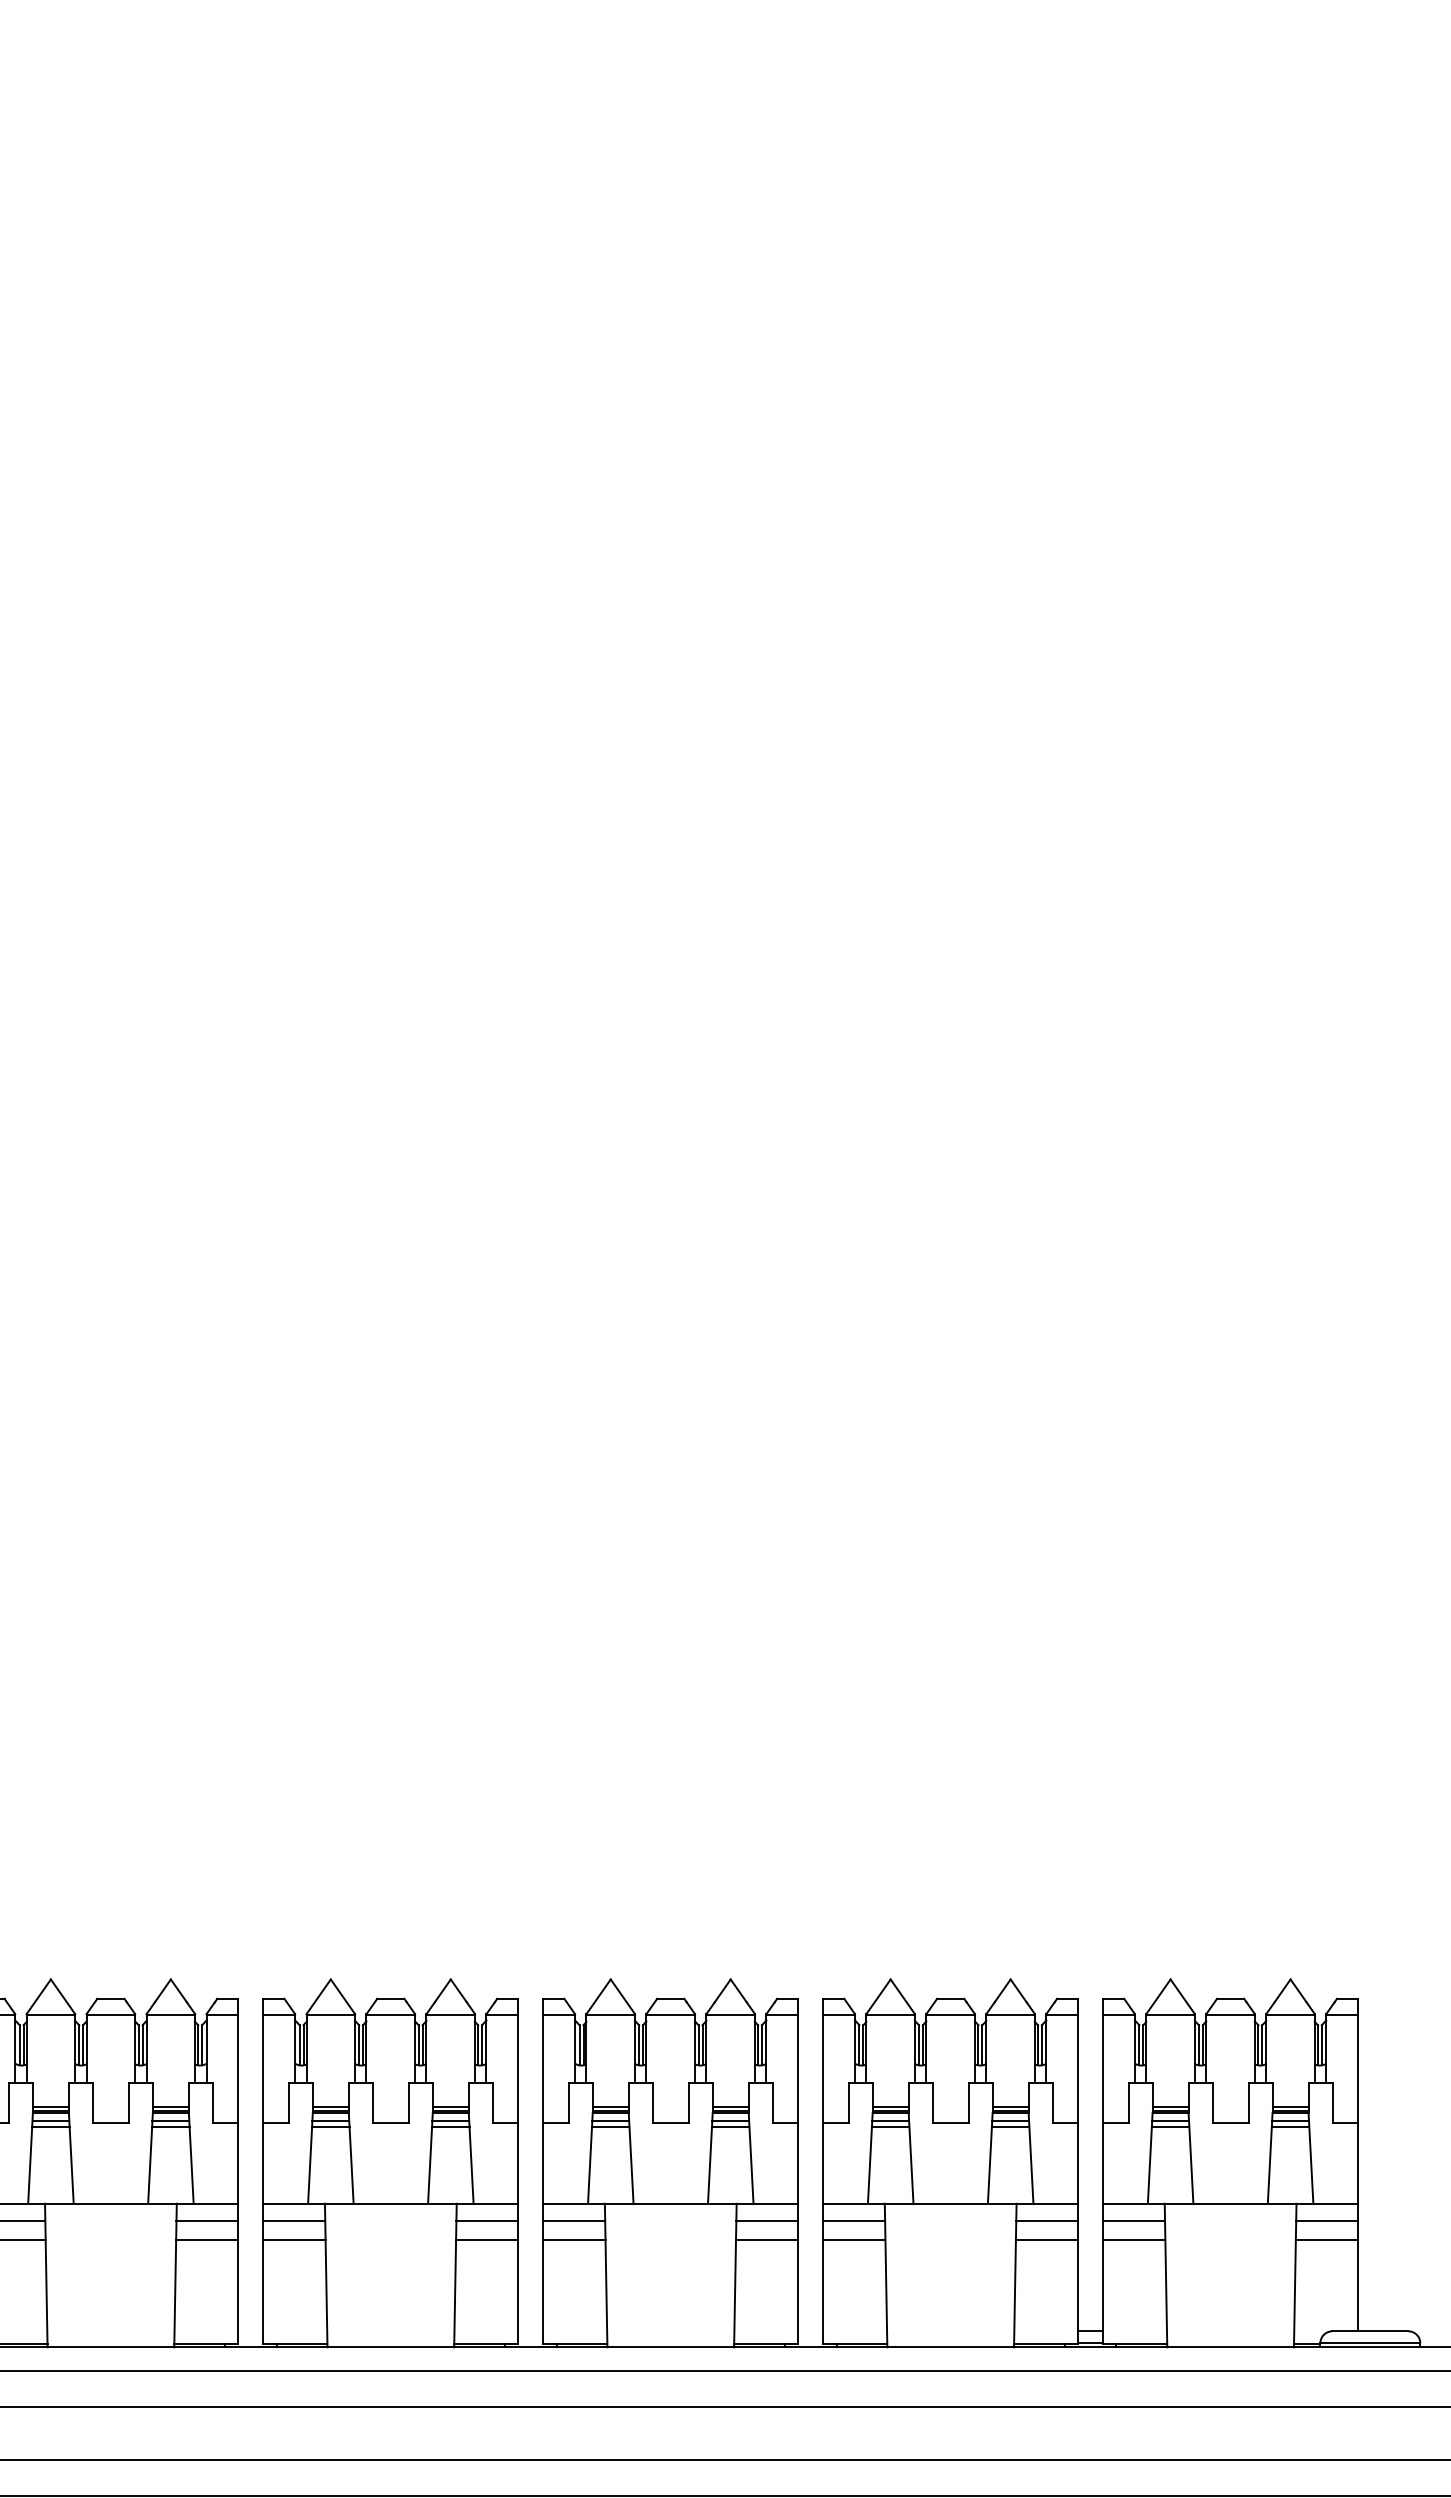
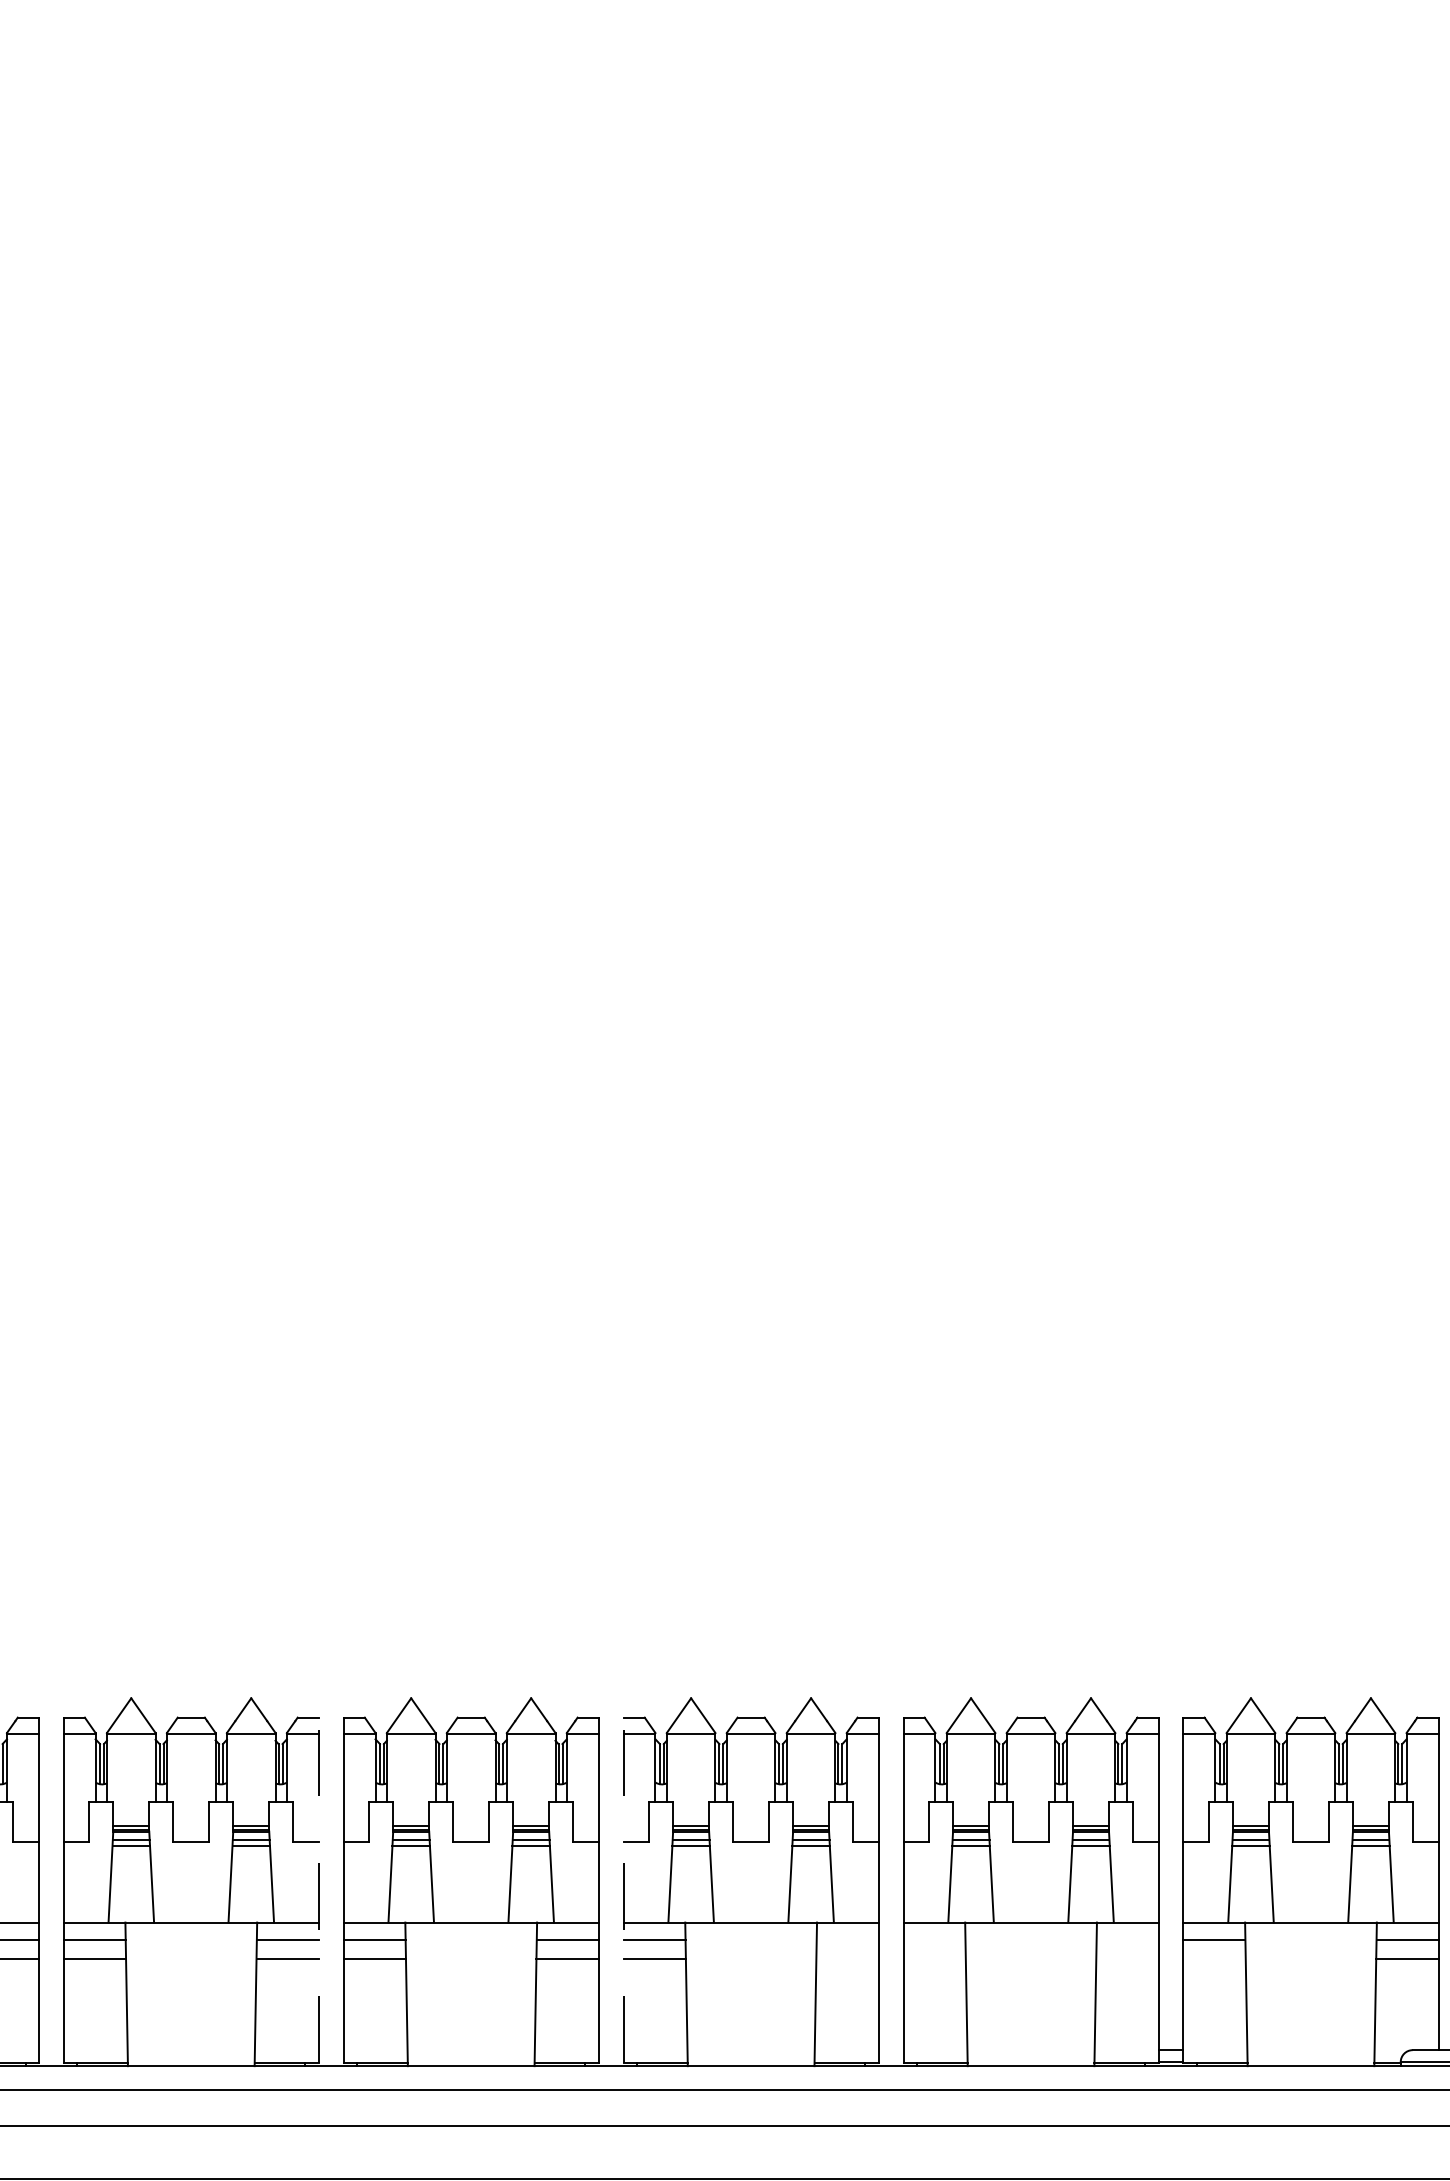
line: (238, 2171) -> (318, 1890), solid -> dashed
line: (543, 2171) -> (623, 1890), solid -> dashed
line: (767, 2220) -> (847, 1939), removed
line: (854, 2220) -> (934, 1939), removed
line: (1047, 2220) -> (1127, 1939), removed
line: (766, 2240) -> (846, 1959), removed
line: (854, 2240) -> (934, 1959), removed
line: (1046, 2240) -> (1126, 1959), removed
line: (1134, 2240) -> (1214, 1959), removed

